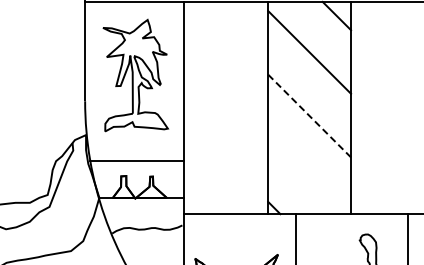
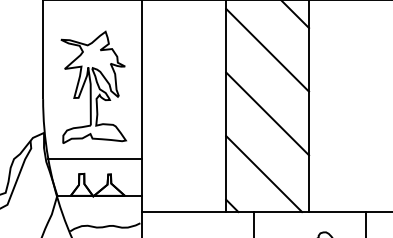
part: (135, 75) -> (93, 87), moved
line: (309, 116) -> (267, 114), dashed -> solid
line: (306, 176) -> (264, 174), added

